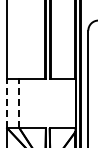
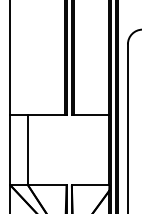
line: (7, 103) -> (10, 149), dashed -> solid
line: (19, 103) -> (28, 149), dashed -> solid

